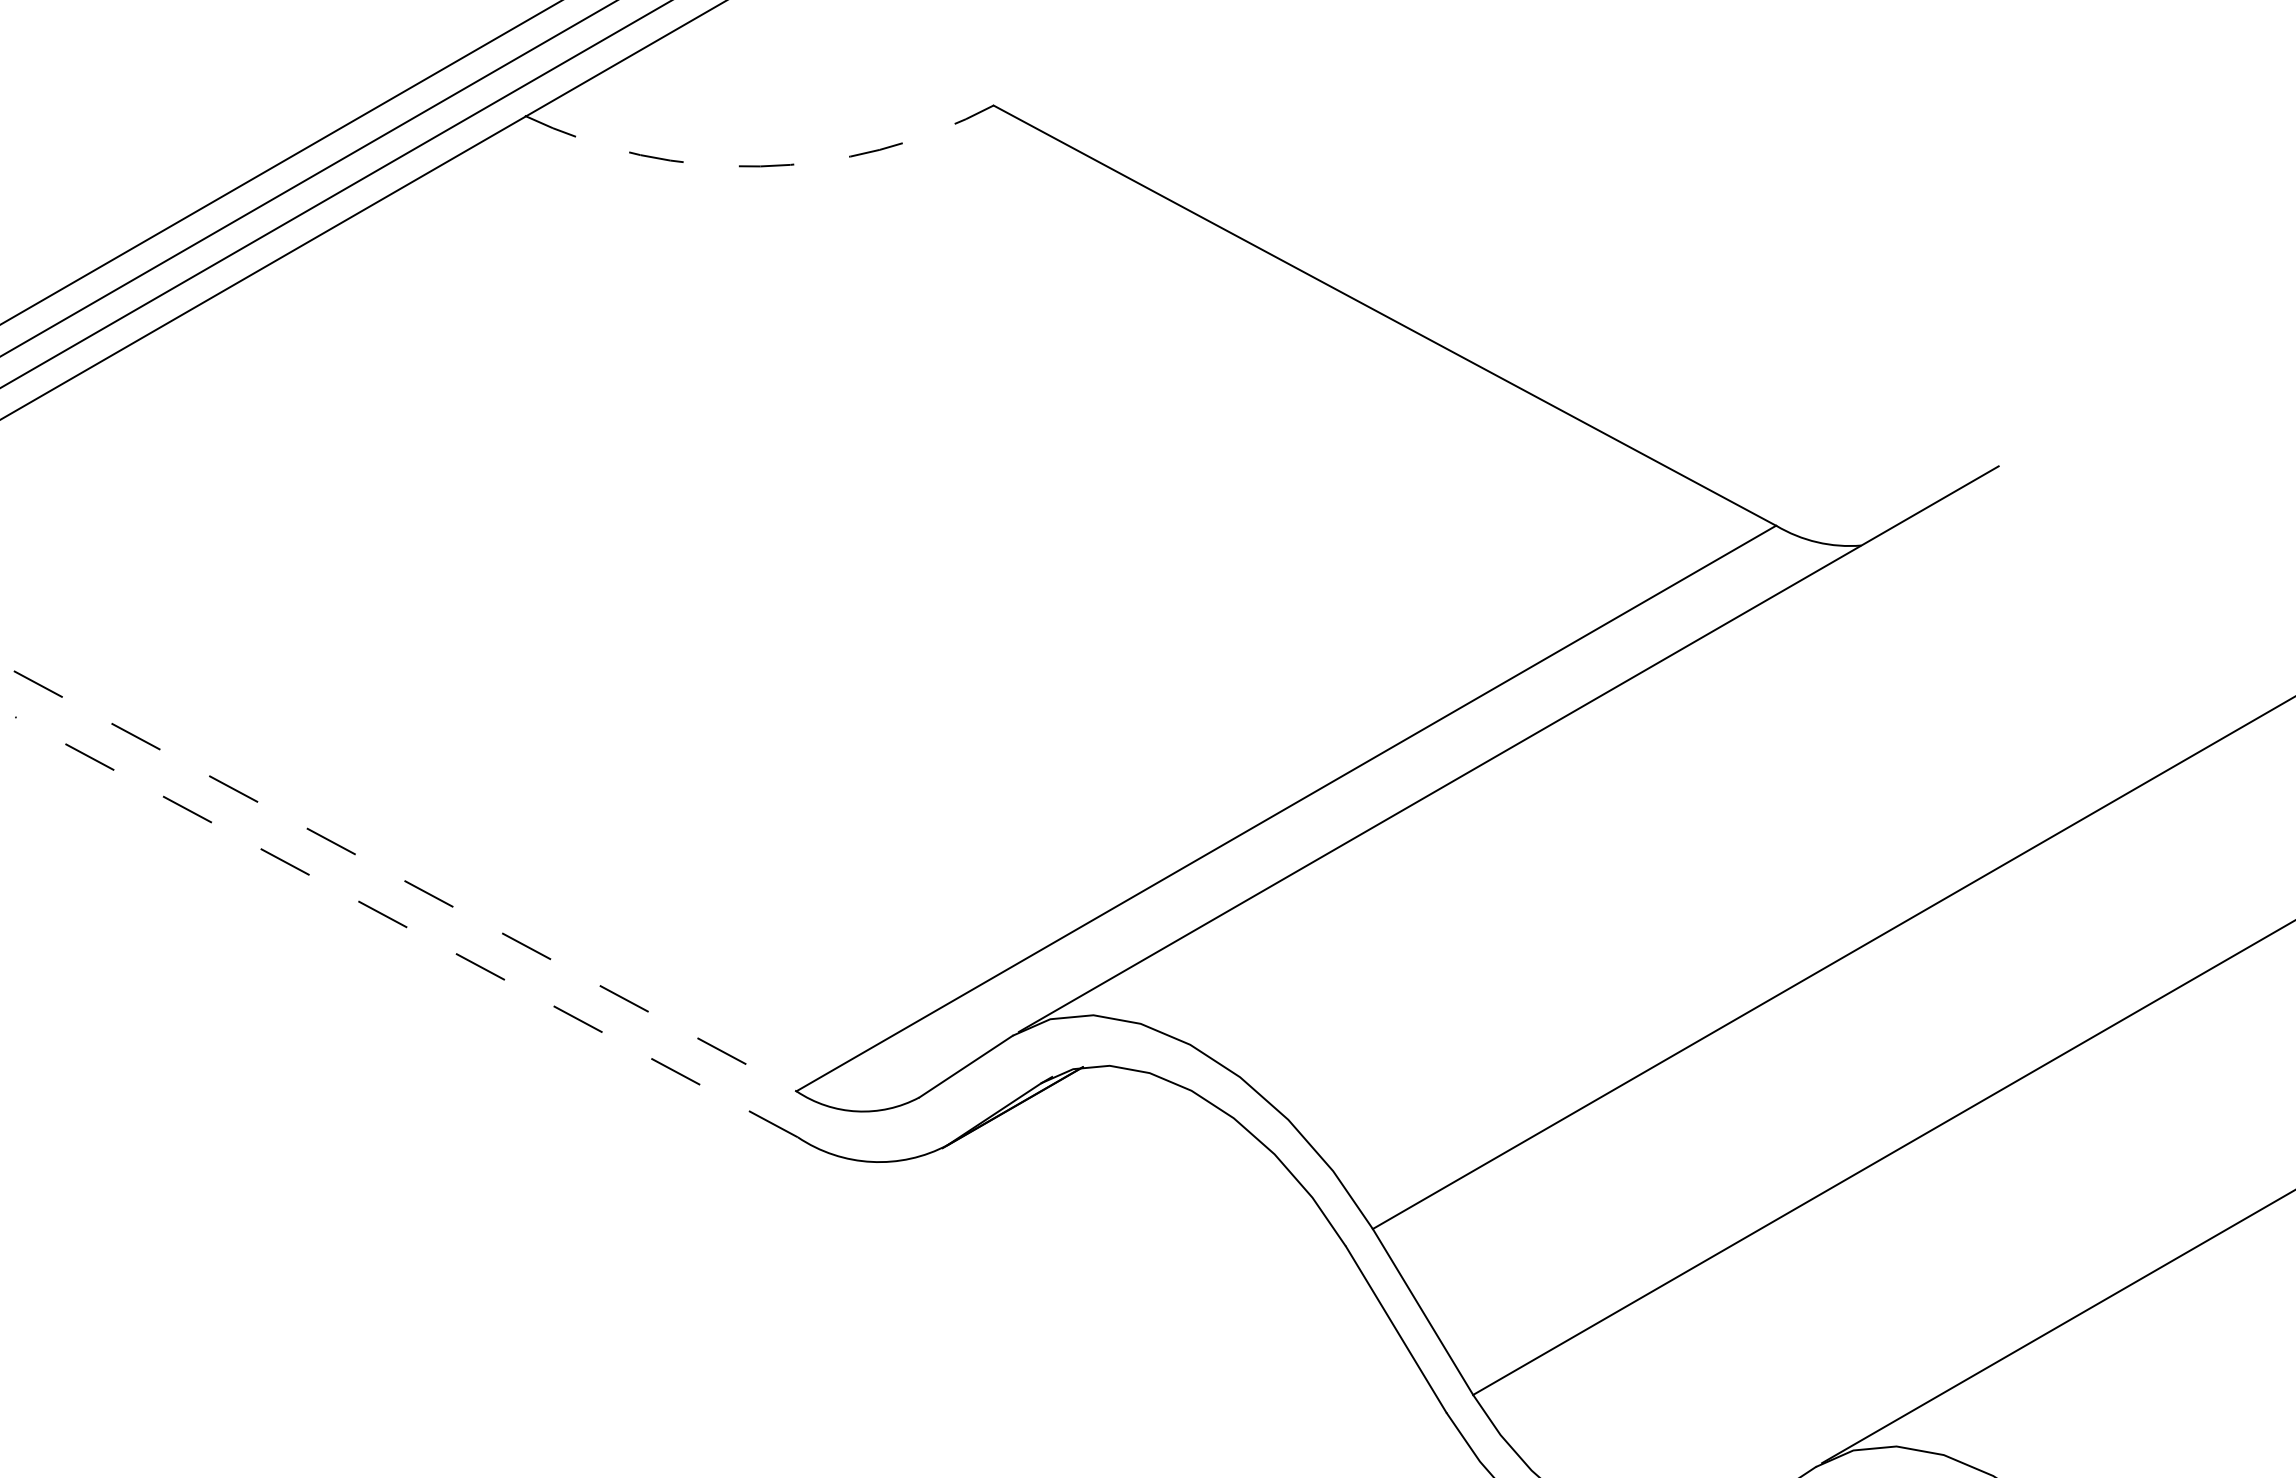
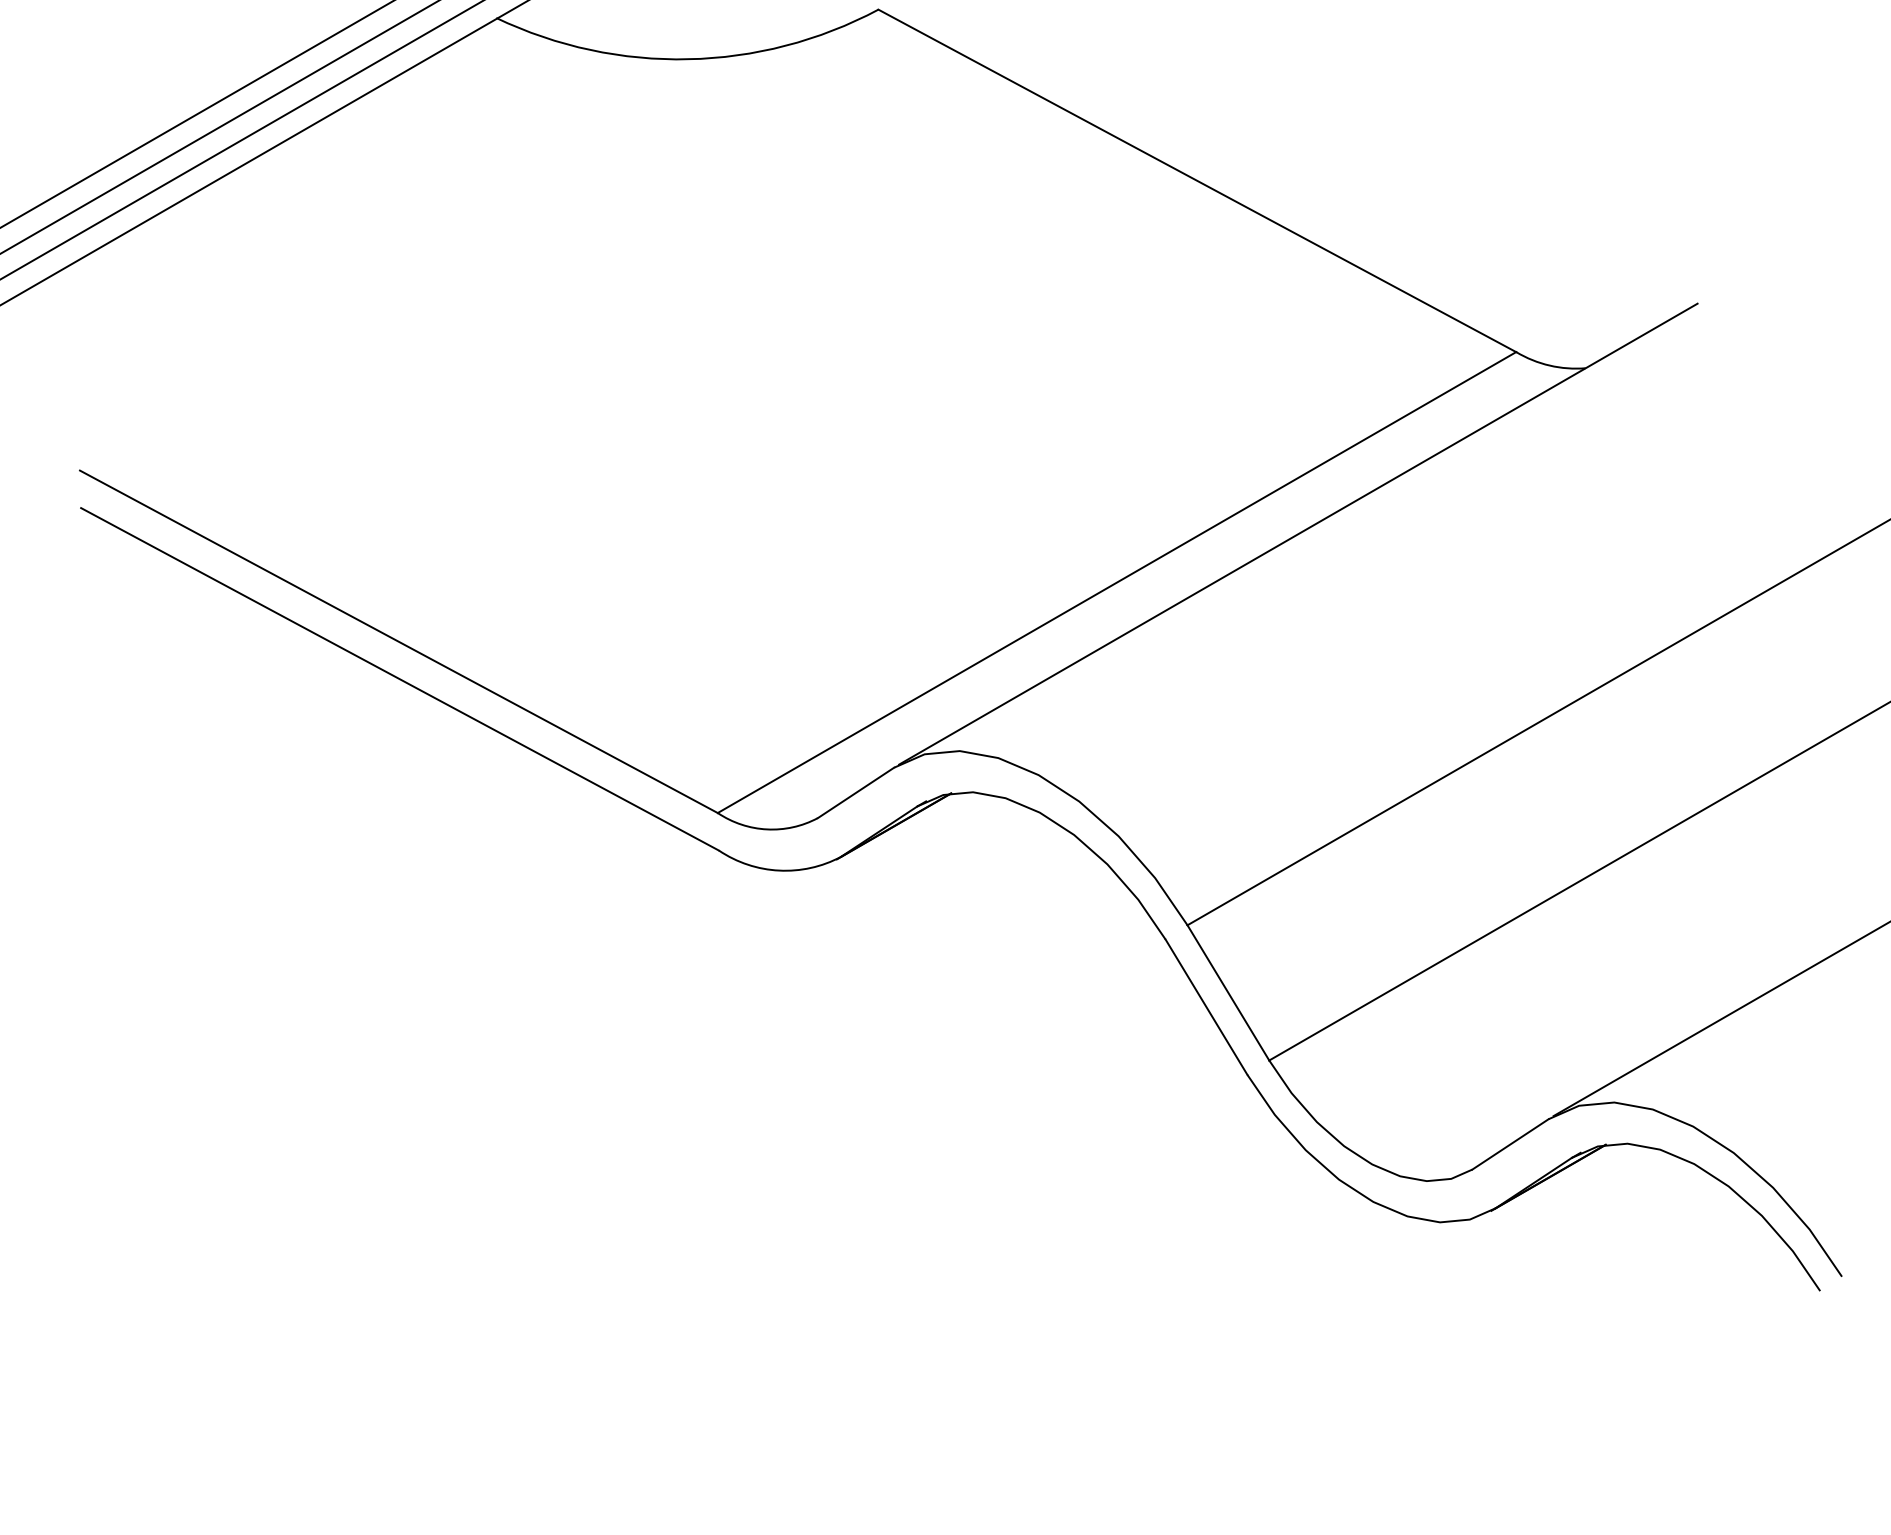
arc: (760, 166) -> (688, 59), dashed -> solid
line: (404, 880) -> (398, 641), dashed -> solid
line: (405, 927) -> (399, 679), dashed -> solid

